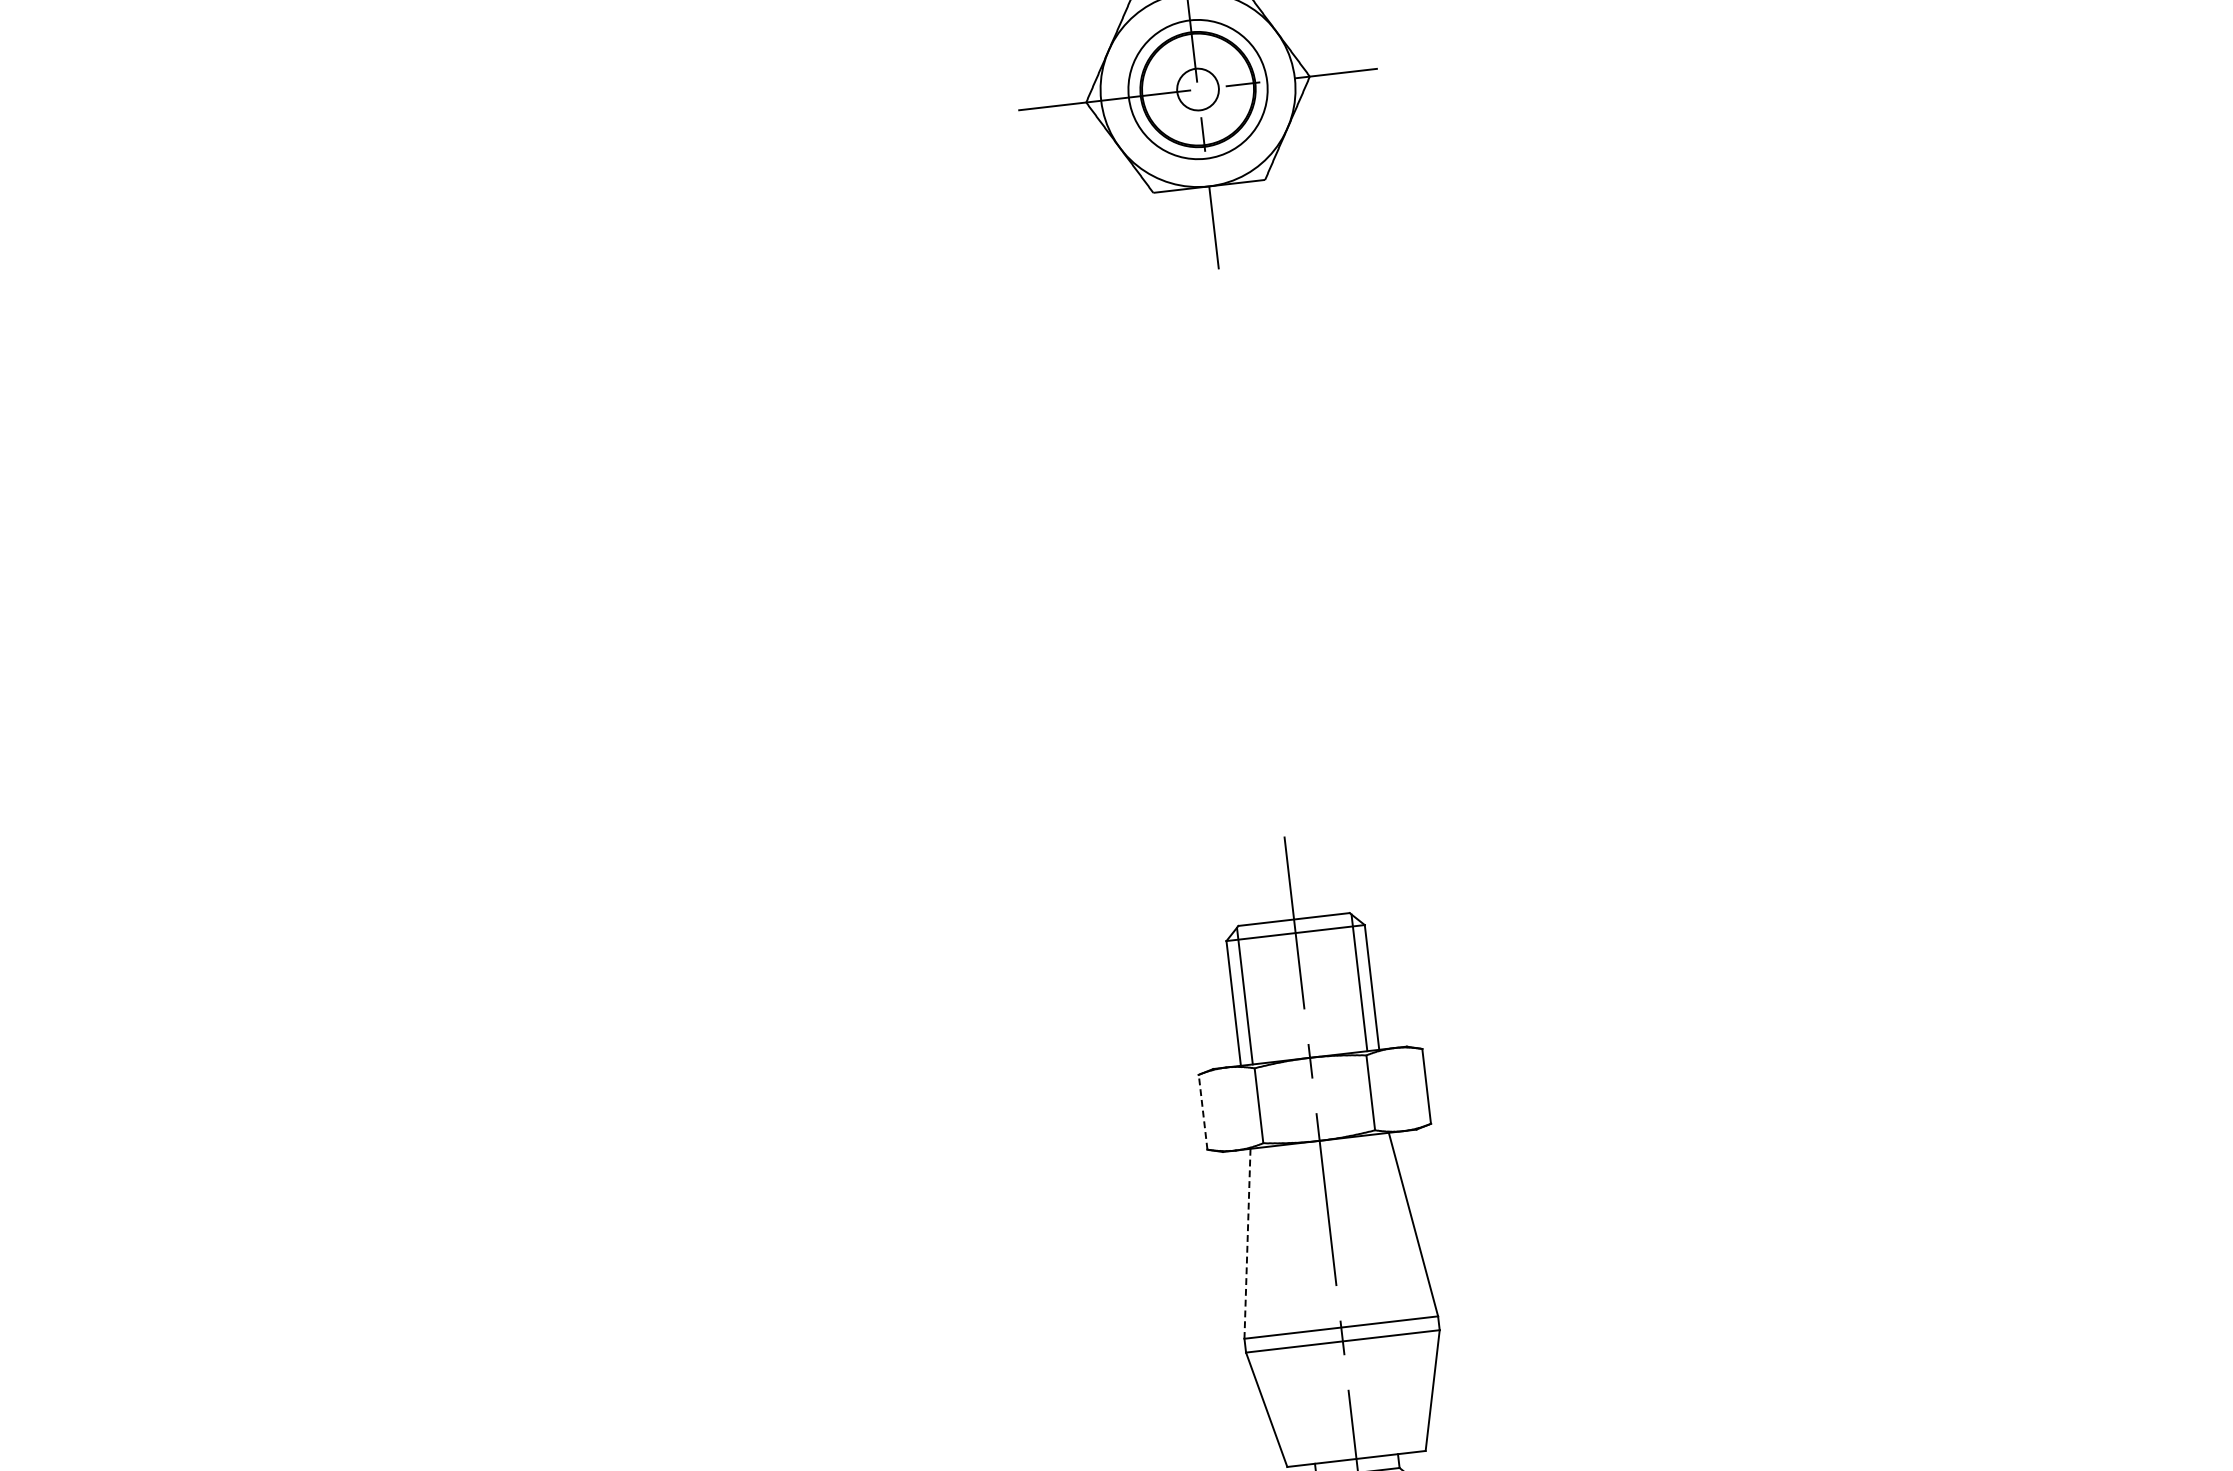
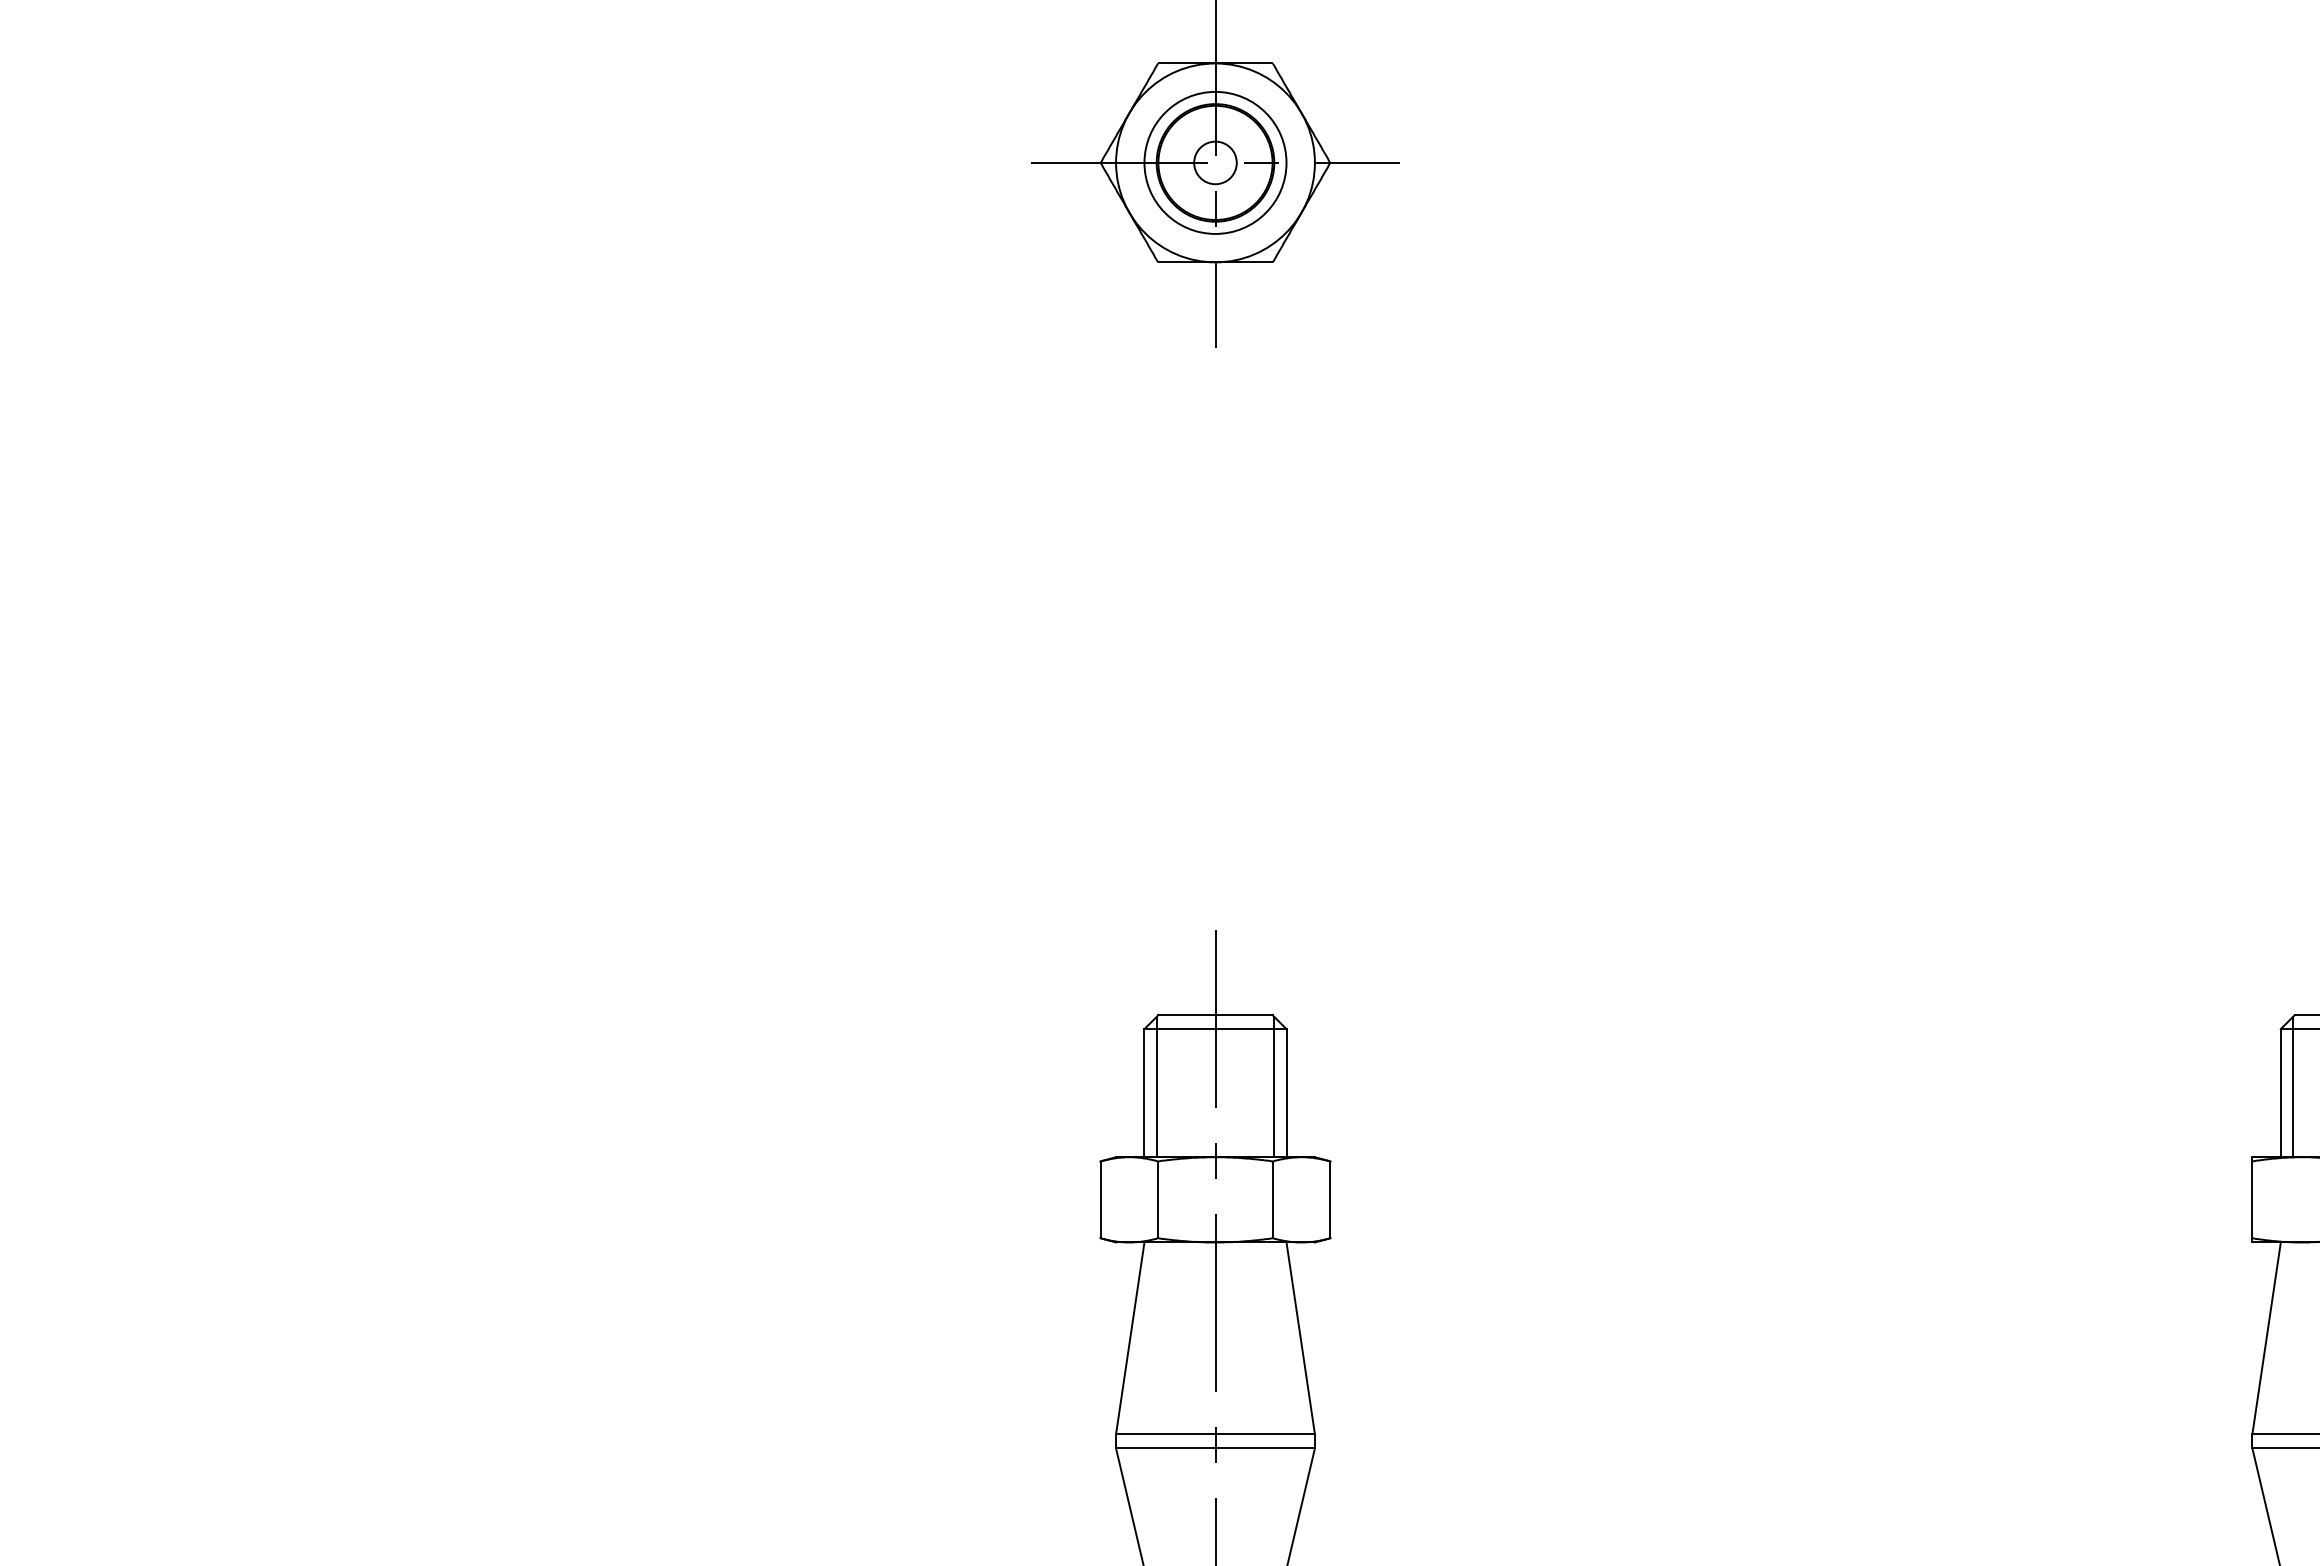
line: (1202, 1111) -> (1100, 1199), dashed -> solid
line: (1247, 1243) -> (1130, 1338), dashed -> solid

